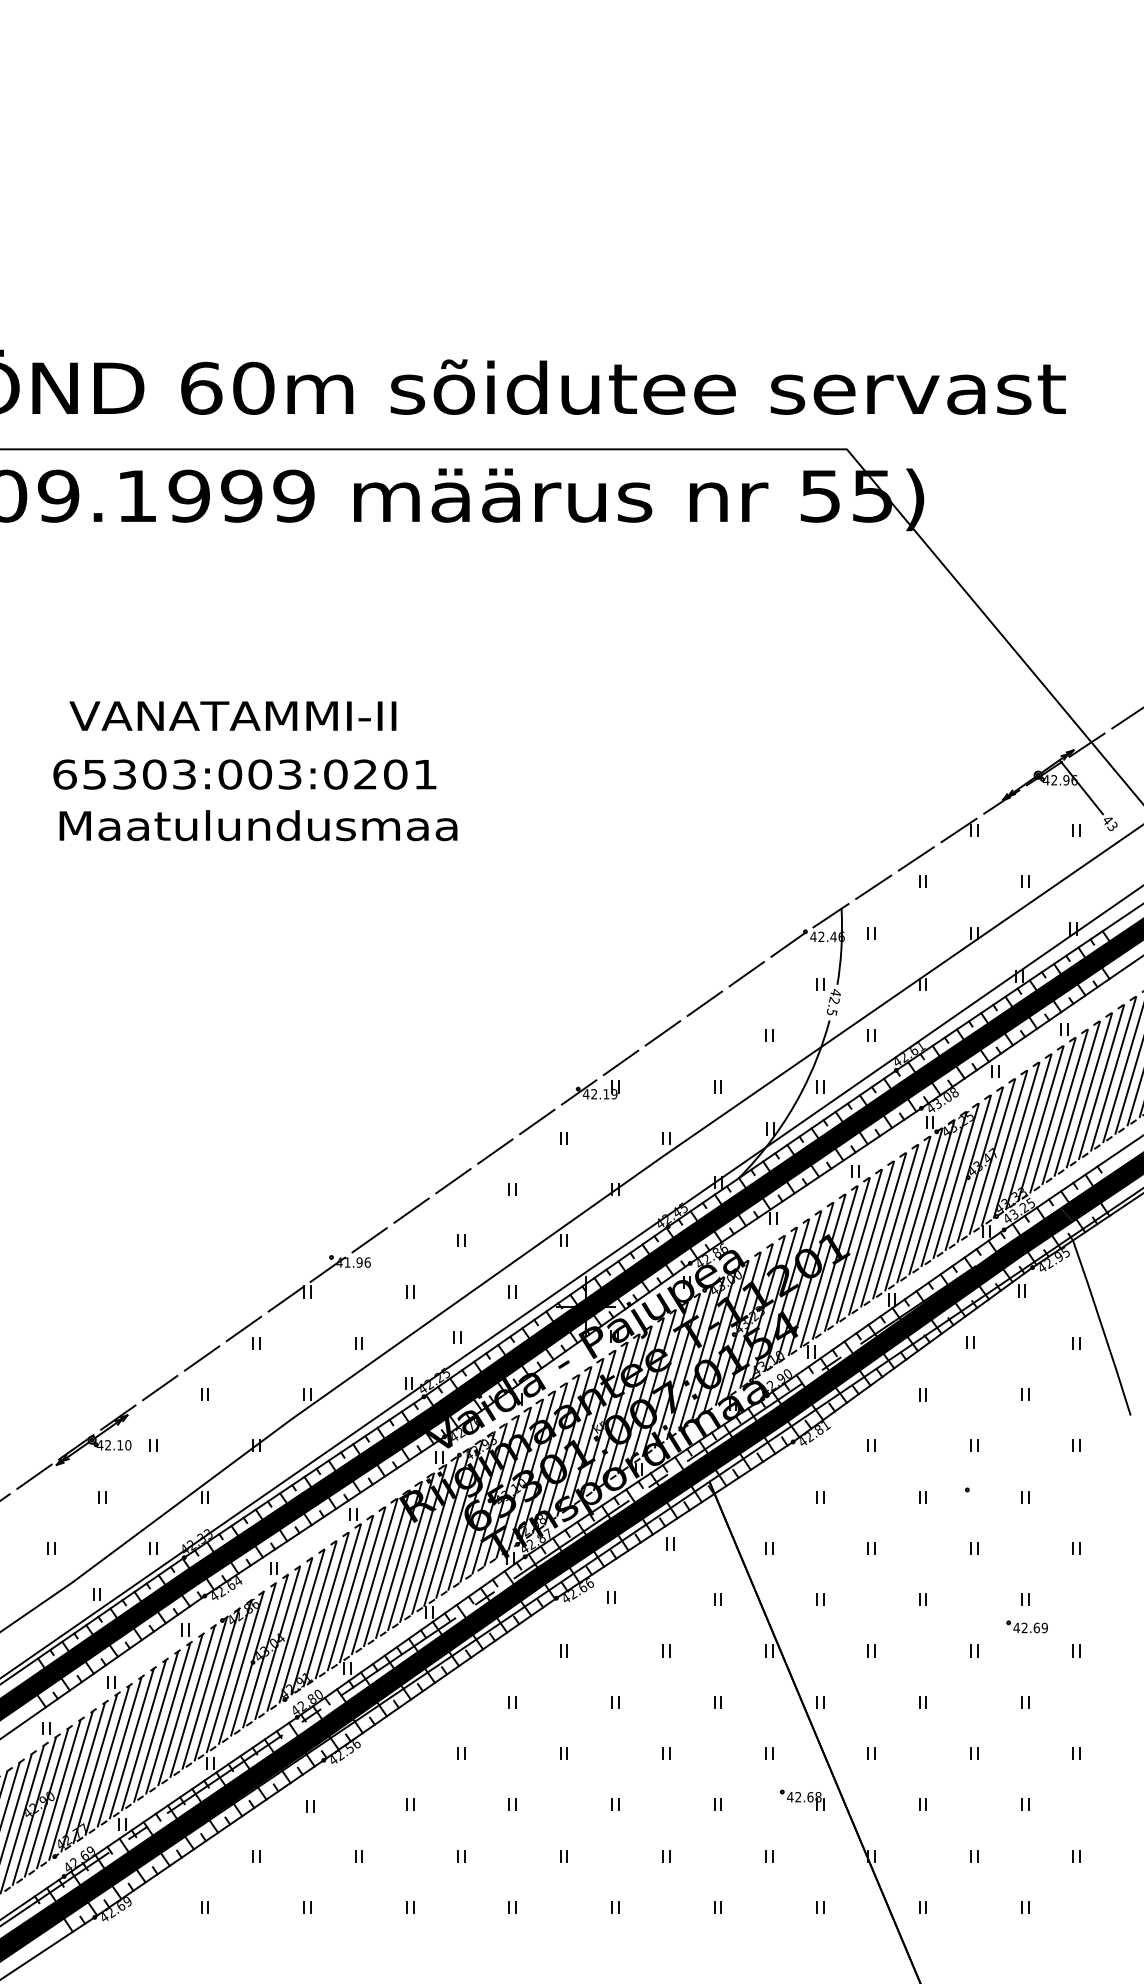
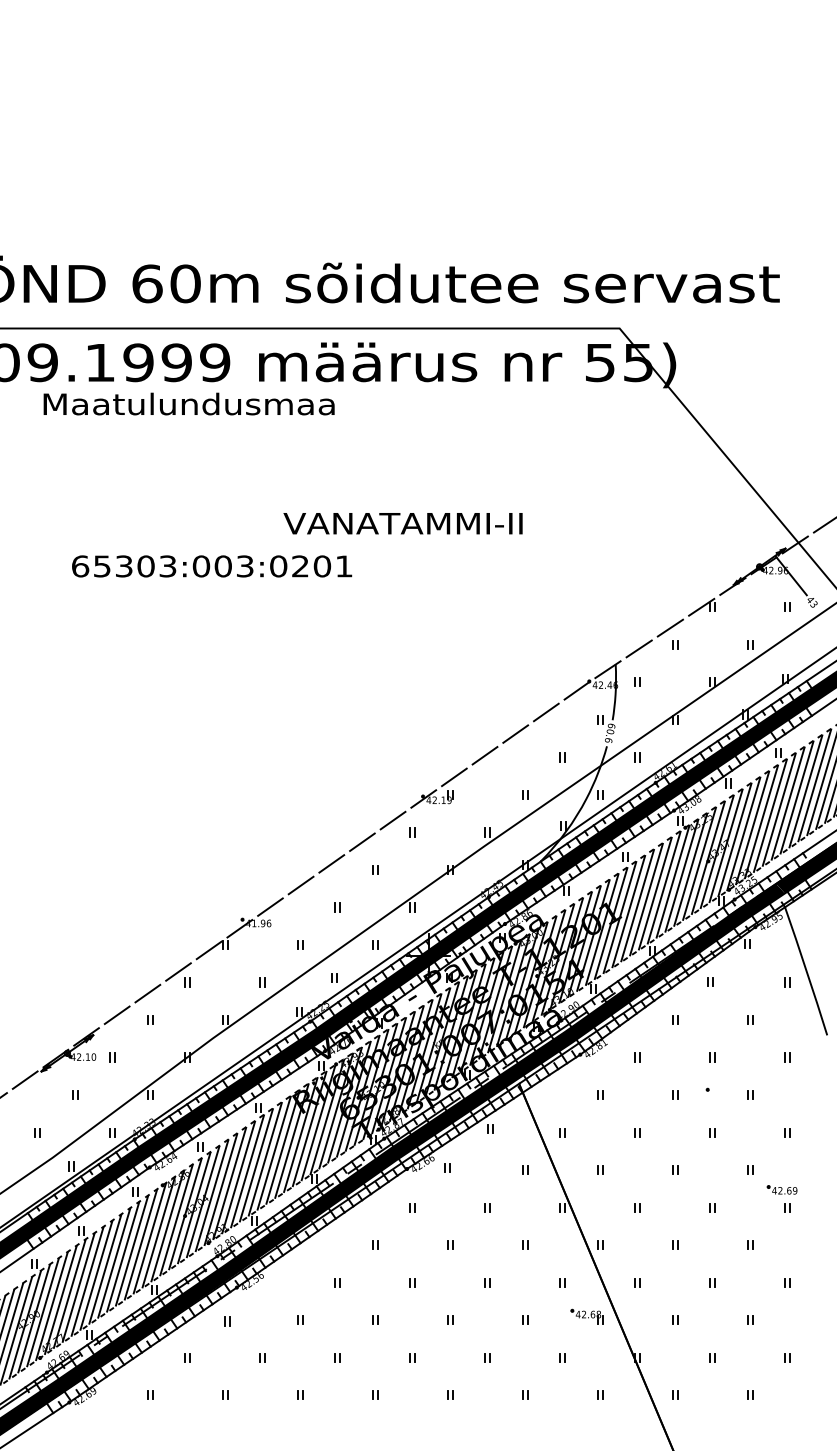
text: (232, 715) -> (402, 523), moved
text: (244, 774) -> (211, 566), moved
text: (258, 825) -> (189, 403), moved
text: (833, 1002) -> (609, 733), 42.5 -> 60.6
part: (1026, 1626) -> (781, 1189), moved

